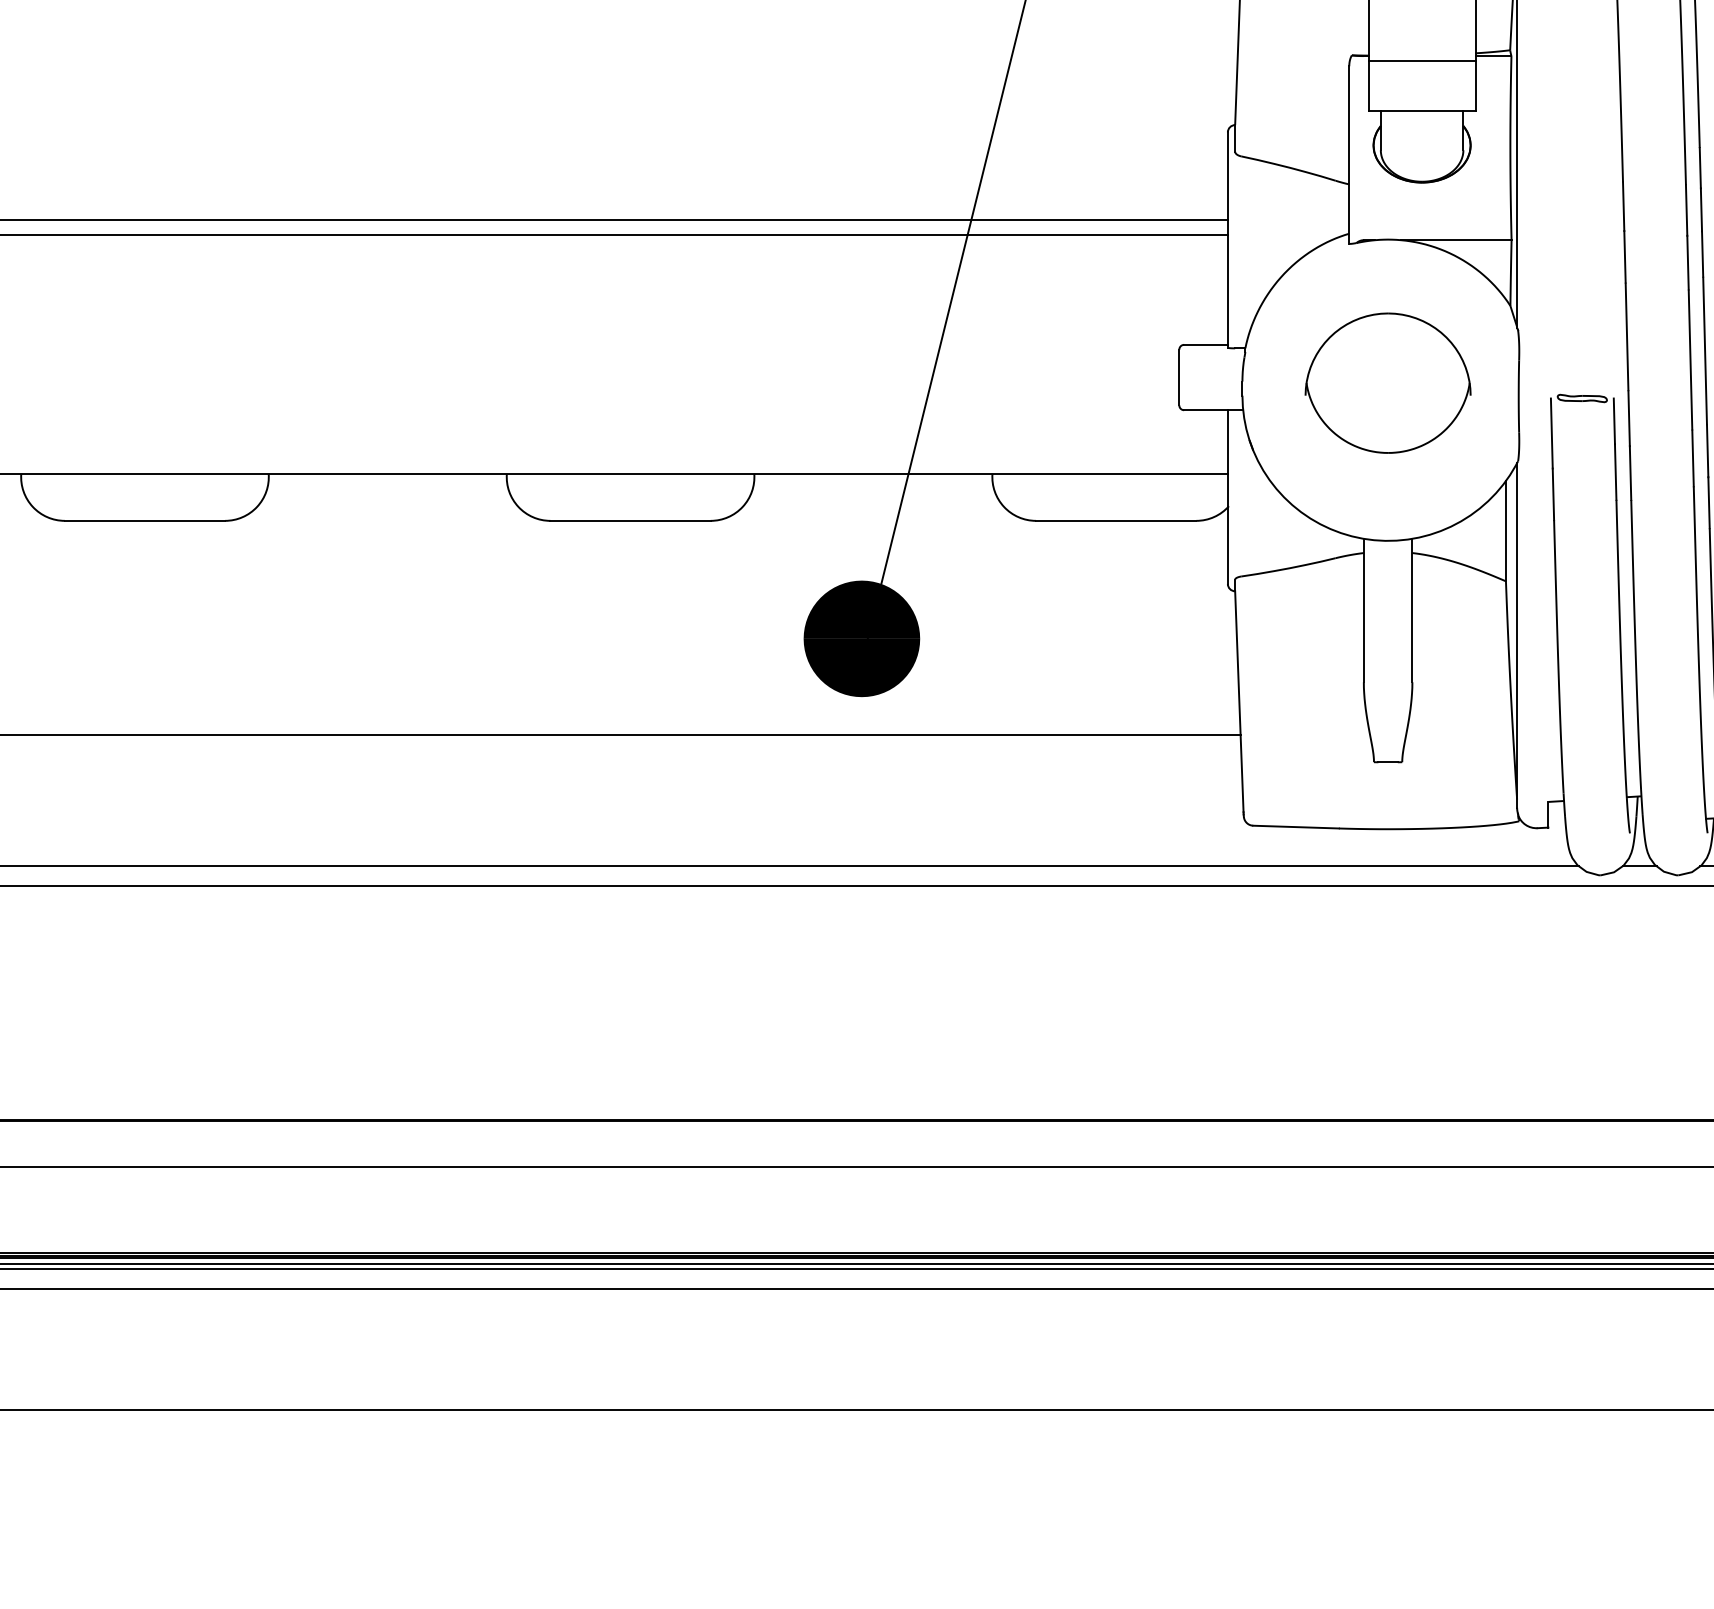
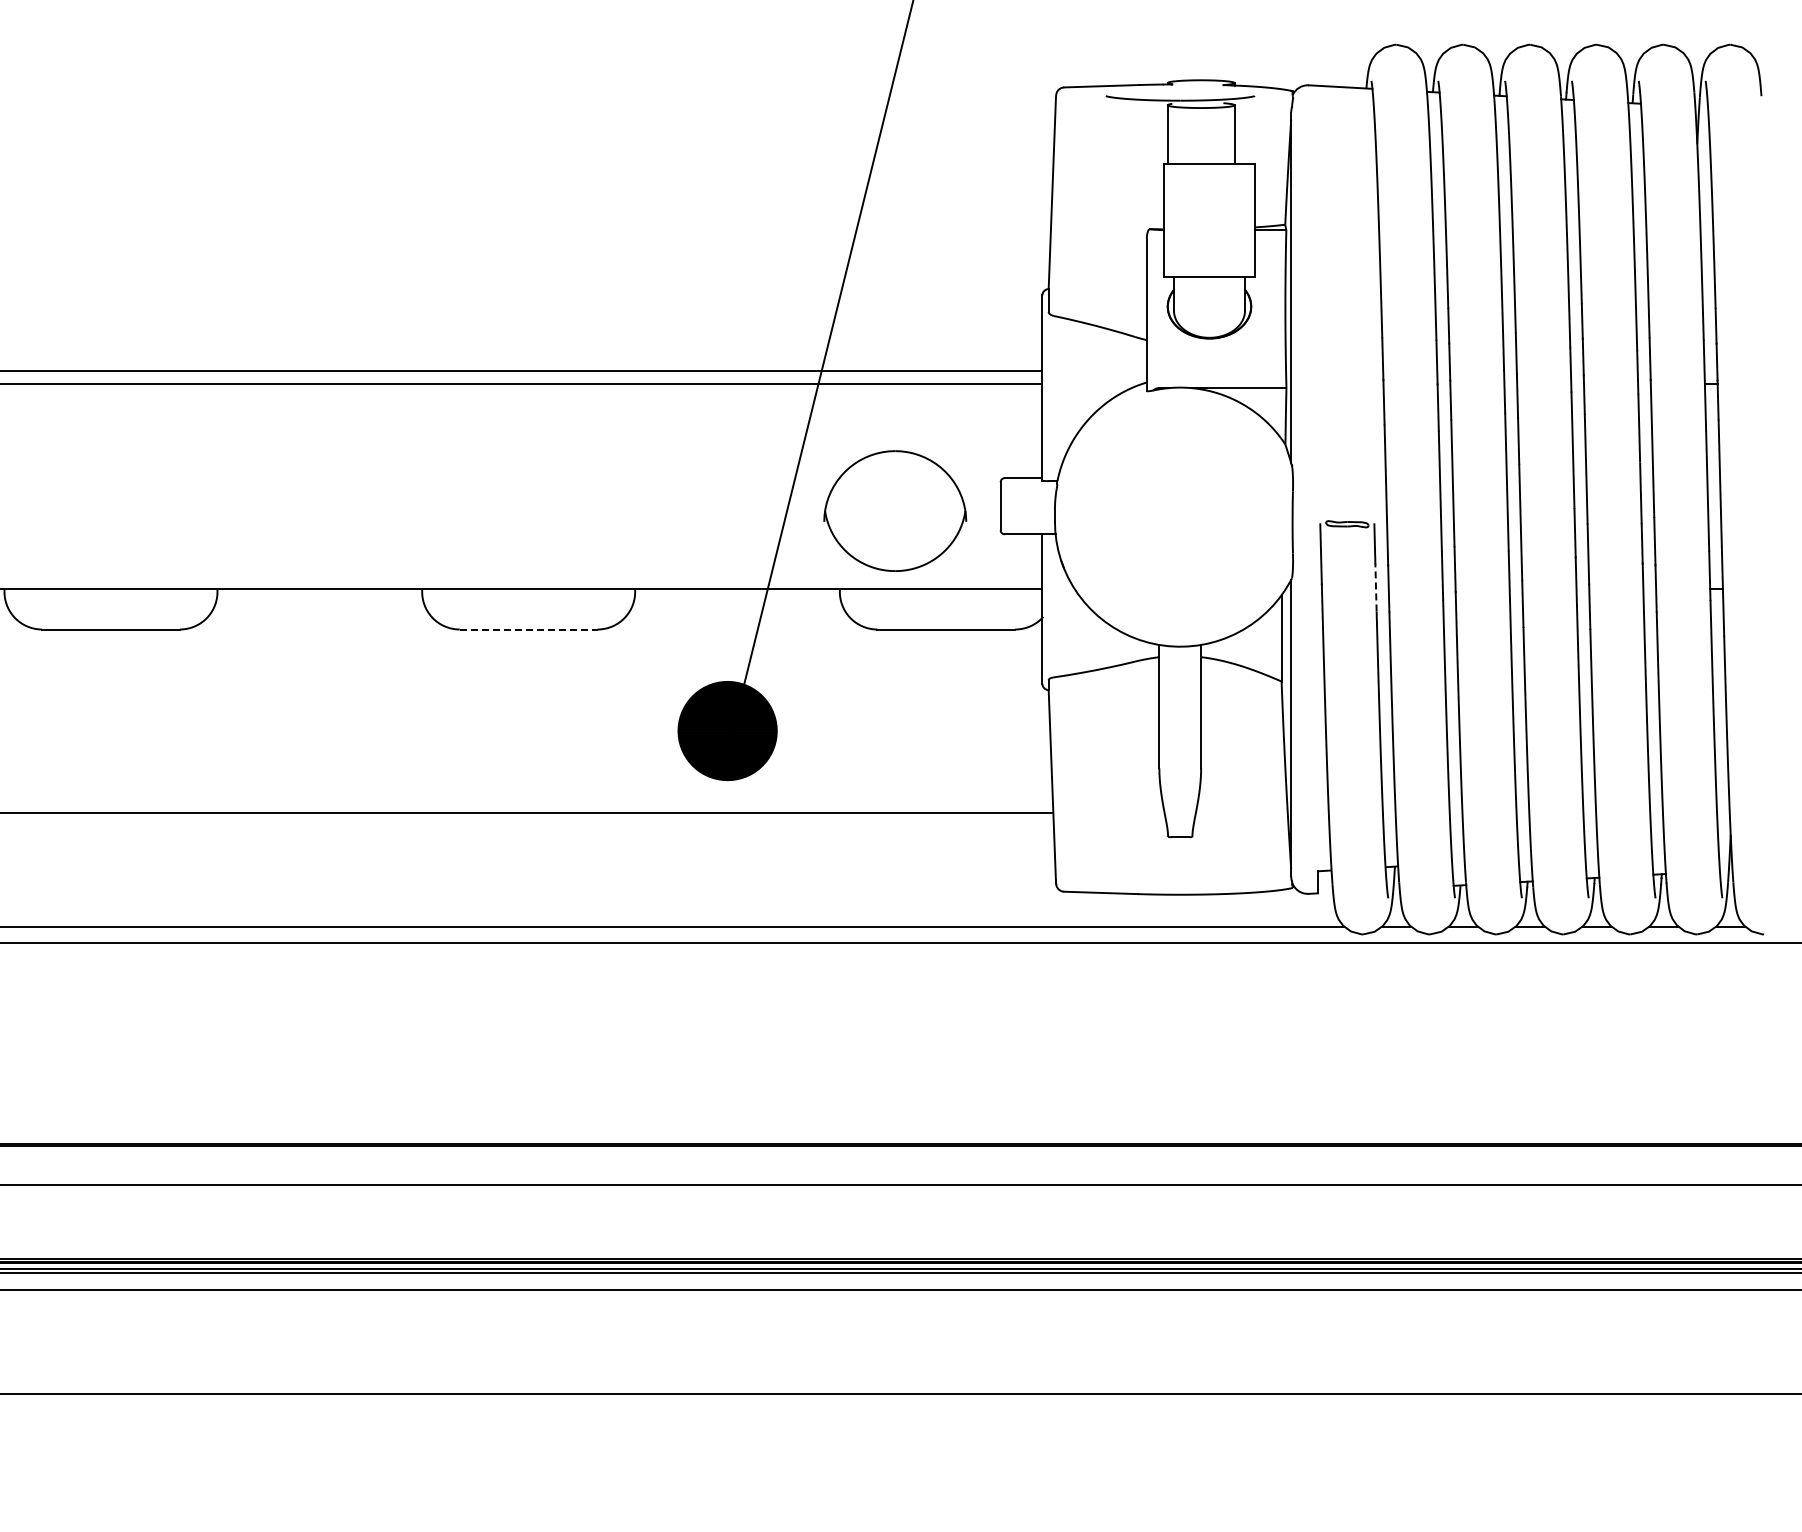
line: (1422, 60) -> (1209, 233), removed
part: (1388, 382) -> (895, 510), moved
line: (1616, 472) -> (1376, 587), solid -> dashed
line: (630, 520) -> (528, 629), solid -> dashed

